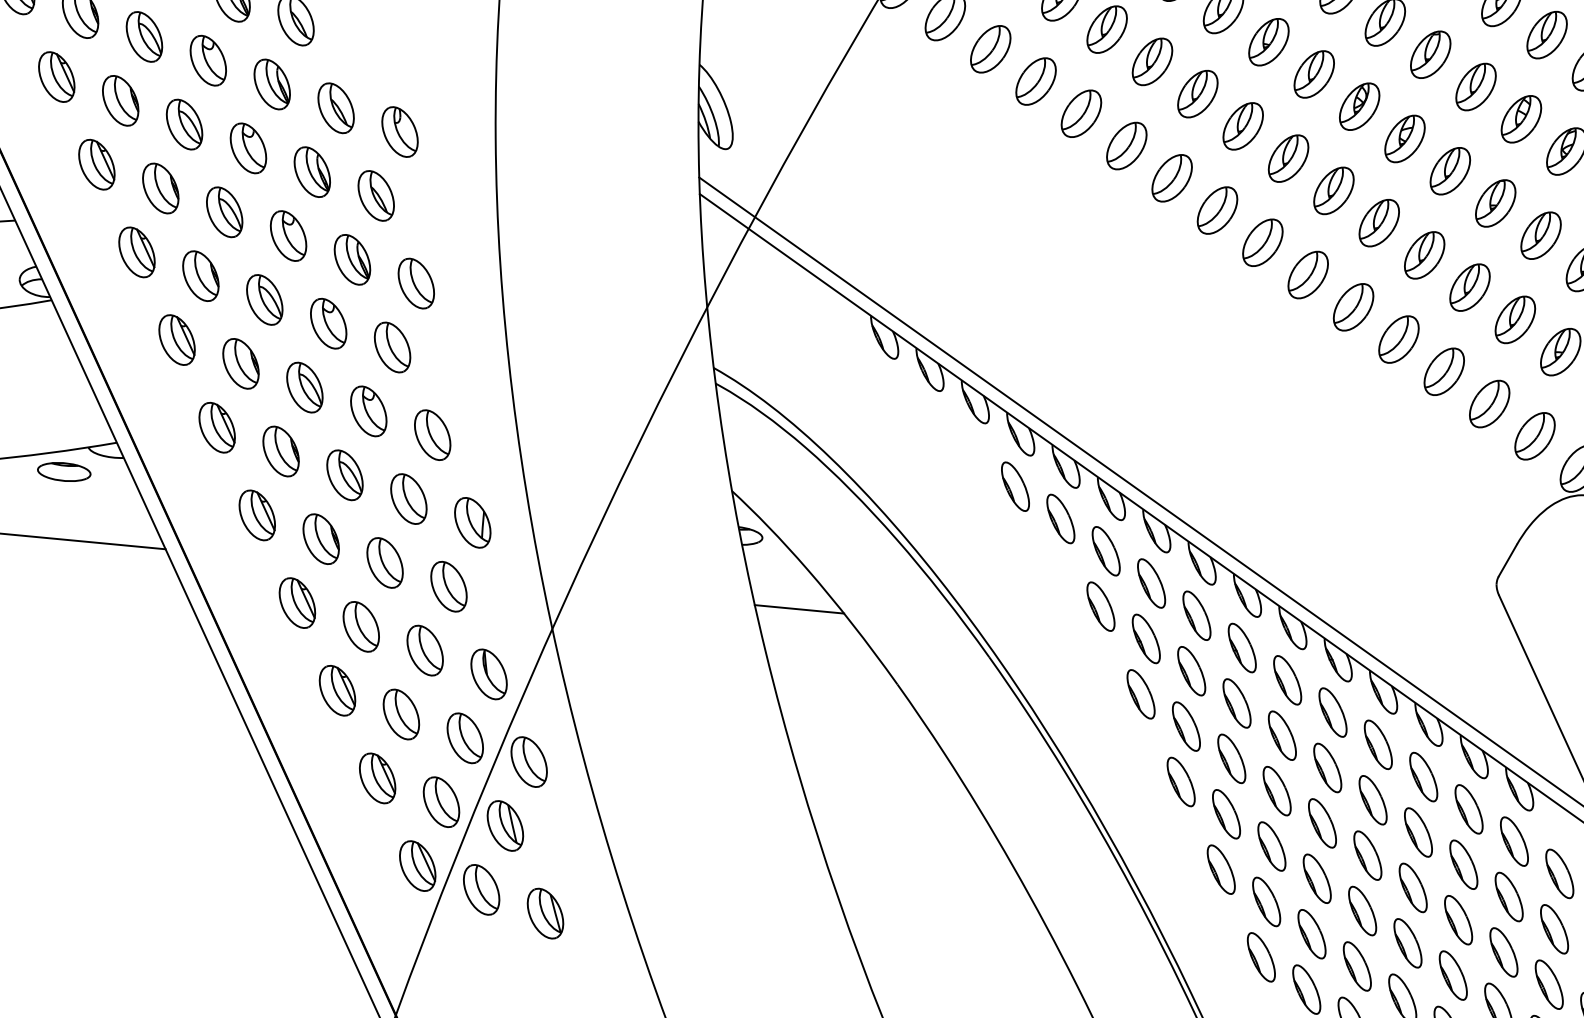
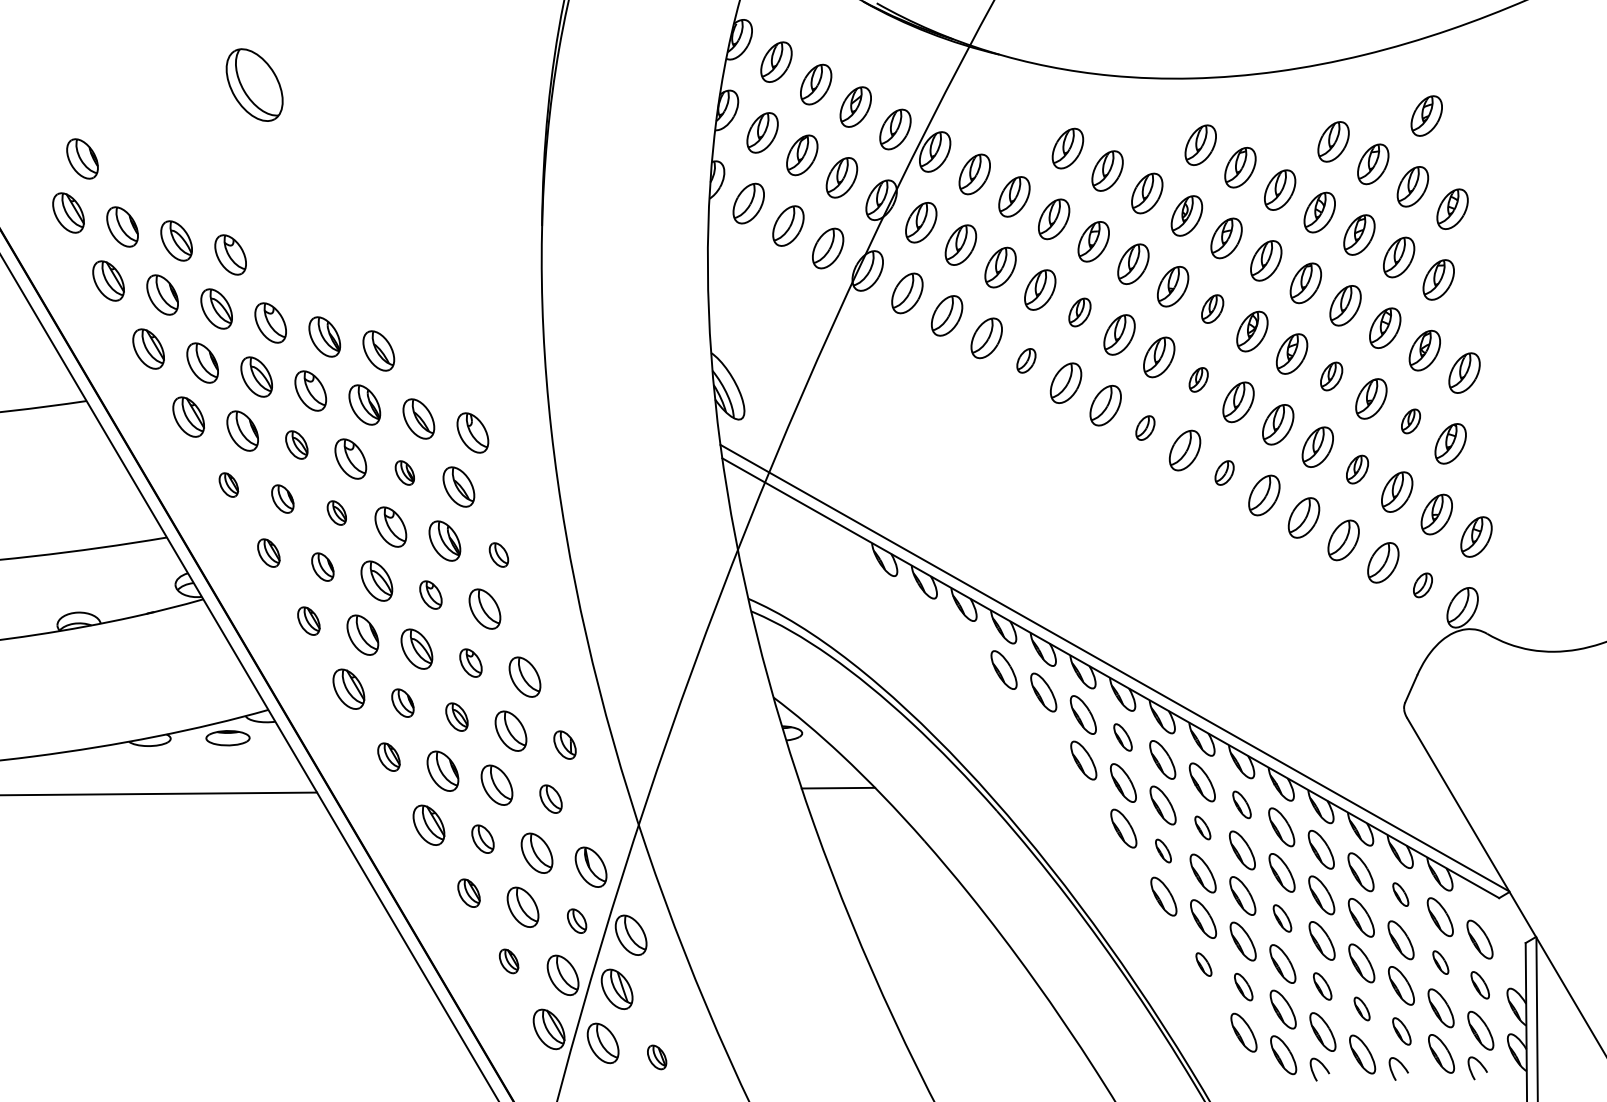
part: (1152, 61) -> (1079, 312), size x0.7
part: (1314, 73) -> (1212, 308), size x0.7
part: (1081, 113) -> (1026, 360), size x0.6
part: (184, 123) -> (296, 444), size x0.7
part: (1288, 158) -> (1198, 379), size x0.6
part: (96, 163) -> (228, 484), size x0.6
part: (311, 171) -> (404, 472), size x0.6
part: (1450, 171) -> (1331, 376), size x0.7
part: (160, 187) -> (282, 498), size x0.7
part: (1217, 209) -> (1145, 427), size x0.6
part: (224, 211) -> (336, 512), size x0.6
part: (1540, 235) -> (1410, 421), size x0.6
part: (136, 251) -> (268, 552), size x0.7
part: (1308, 274) -> (1224, 472), size x0.6
part: (200, 275) -> (322, 566), size x0.7
part: (415, 282) -> (498, 554), size x0.6
part: (1470, 287) -> (1357, 469), size x0.7
part: (328, 322) -> (430, 594), size x0.7
part: (176, 339) -> (308, 620), size x0.7
part: (368, 410) -> (470, 662), size x0.7
part: (1534, 436) -> (1422, 585), size x0.6
part: (280, 450) -> (402, 702), size x0.7
part: (344, 474) -> (456, 716), size x0.7
part: (256, 514) -> (388, 756), size x0.7
part: (472, 521) -> (564, 744), size x0.7
part: (1150, 583) -> (1122, 737), size x0.7
part: (448, 585) -> (550, 798), size x0.7
part: (360, 625) -> (482, 838), size x0.7
part: (1287, 679) -> (1241, 804), size x0.7
part: (337, 689) -> (468, 892), size x0.7
part: (1236, 702) -> (1202, 827), size x0.6
part: (1186, 725) -> (1163, 850), size x0.6
part: (464, 737) -> (576, 920), size x0.6
part: (376, 778) -> (508, 961), size x0.6
part: (1468, 809) -> (1400, 894), size x0.6
part: (1322, 823) -> (1282, 918), size x0.7
part: (1220, 869) -> (1203, 964), size x0.6
part: (1508, 896) -> (1440, 962), size x0.6
part: (1266, 901) -> (1243, 986), size x0.7
part: (1362, 911) -> (1322, 986), size x0.7
part: (544, 913) -> (656, 1057), size x0.6
part: (1553, 929) -> (1479, 985), size x0.7
part: (1407, 942) -> (1361, 1008), size x0.6
part: (1452, 975) -> (1401, 1031), size x0.7

